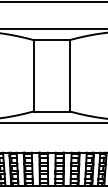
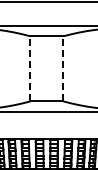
line: (33, 75) -> (30, 68), solid -> dashed
line: (69, 75) -> (63, 68), solid -> dashed

